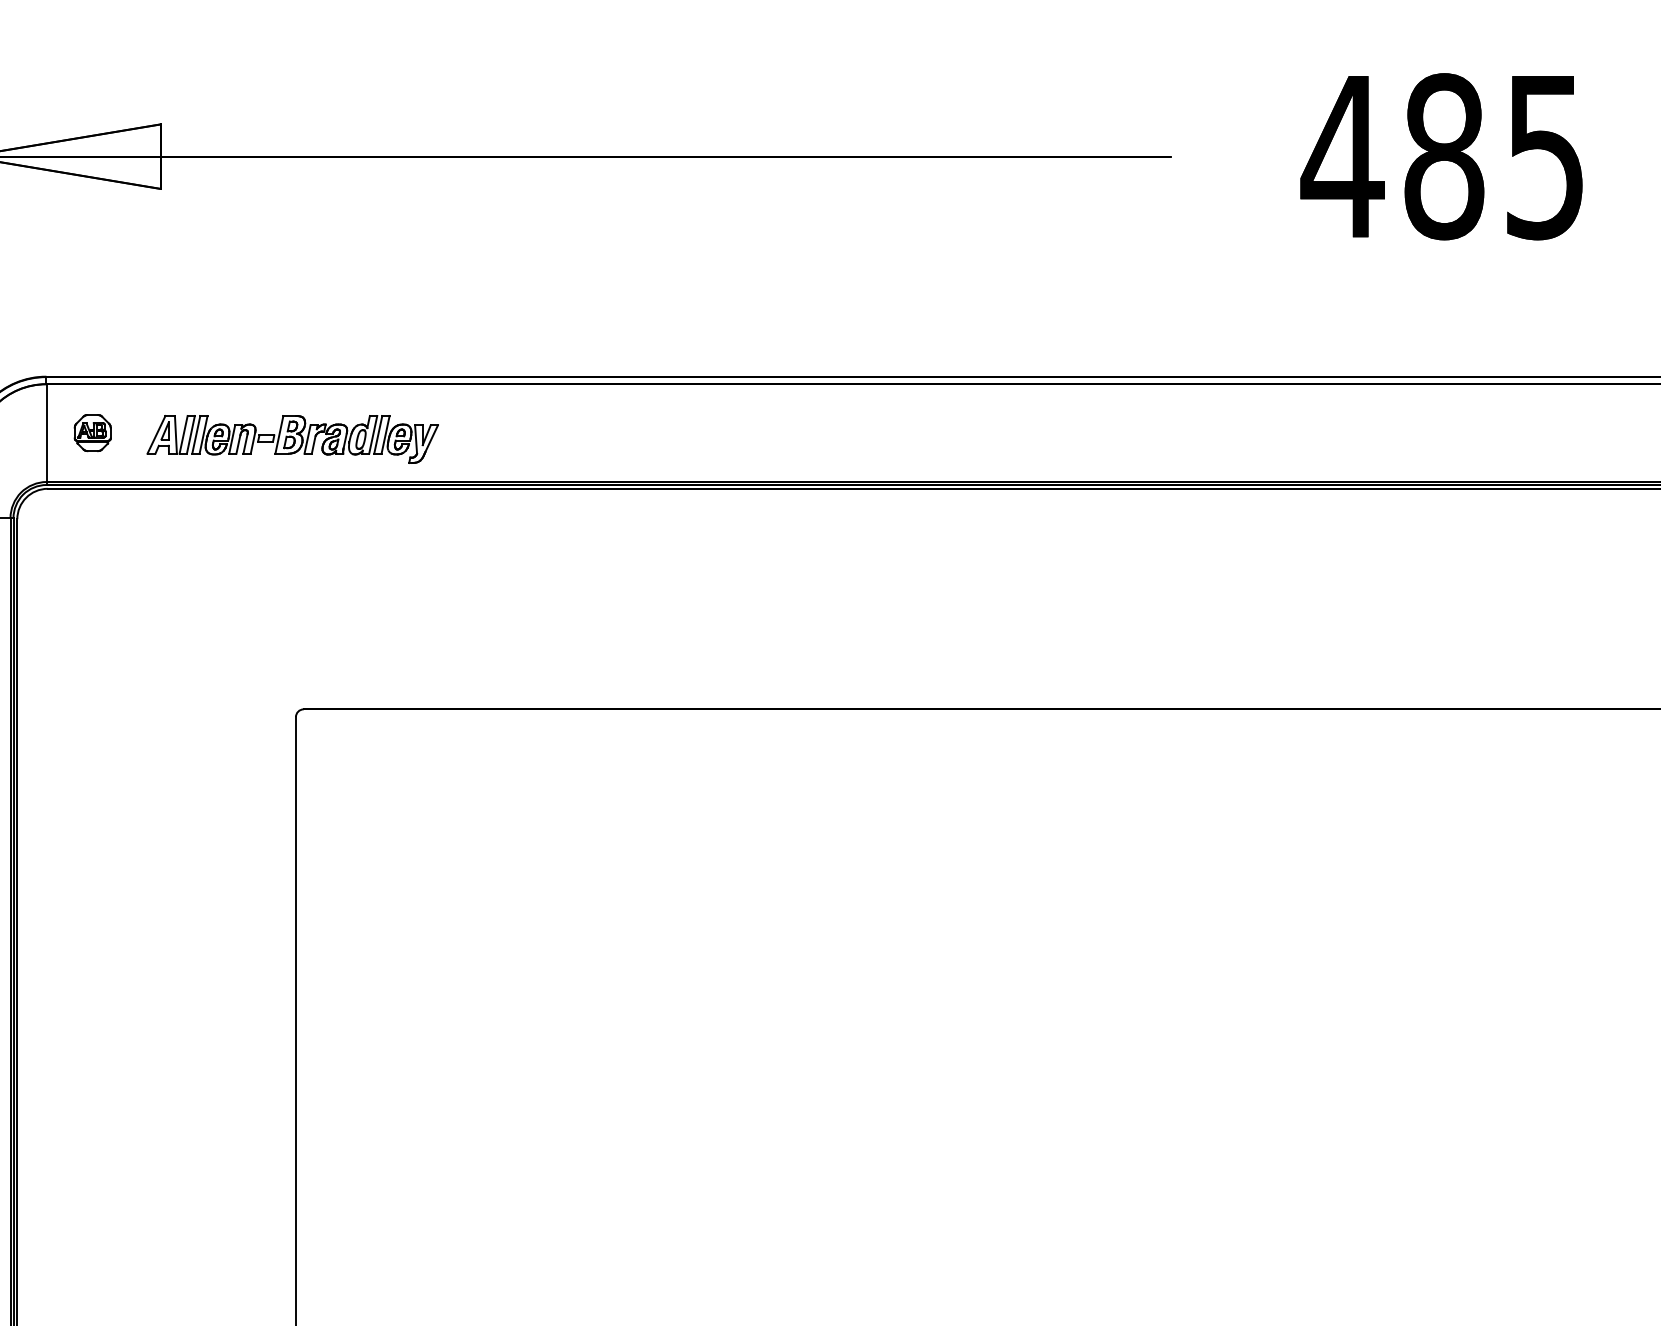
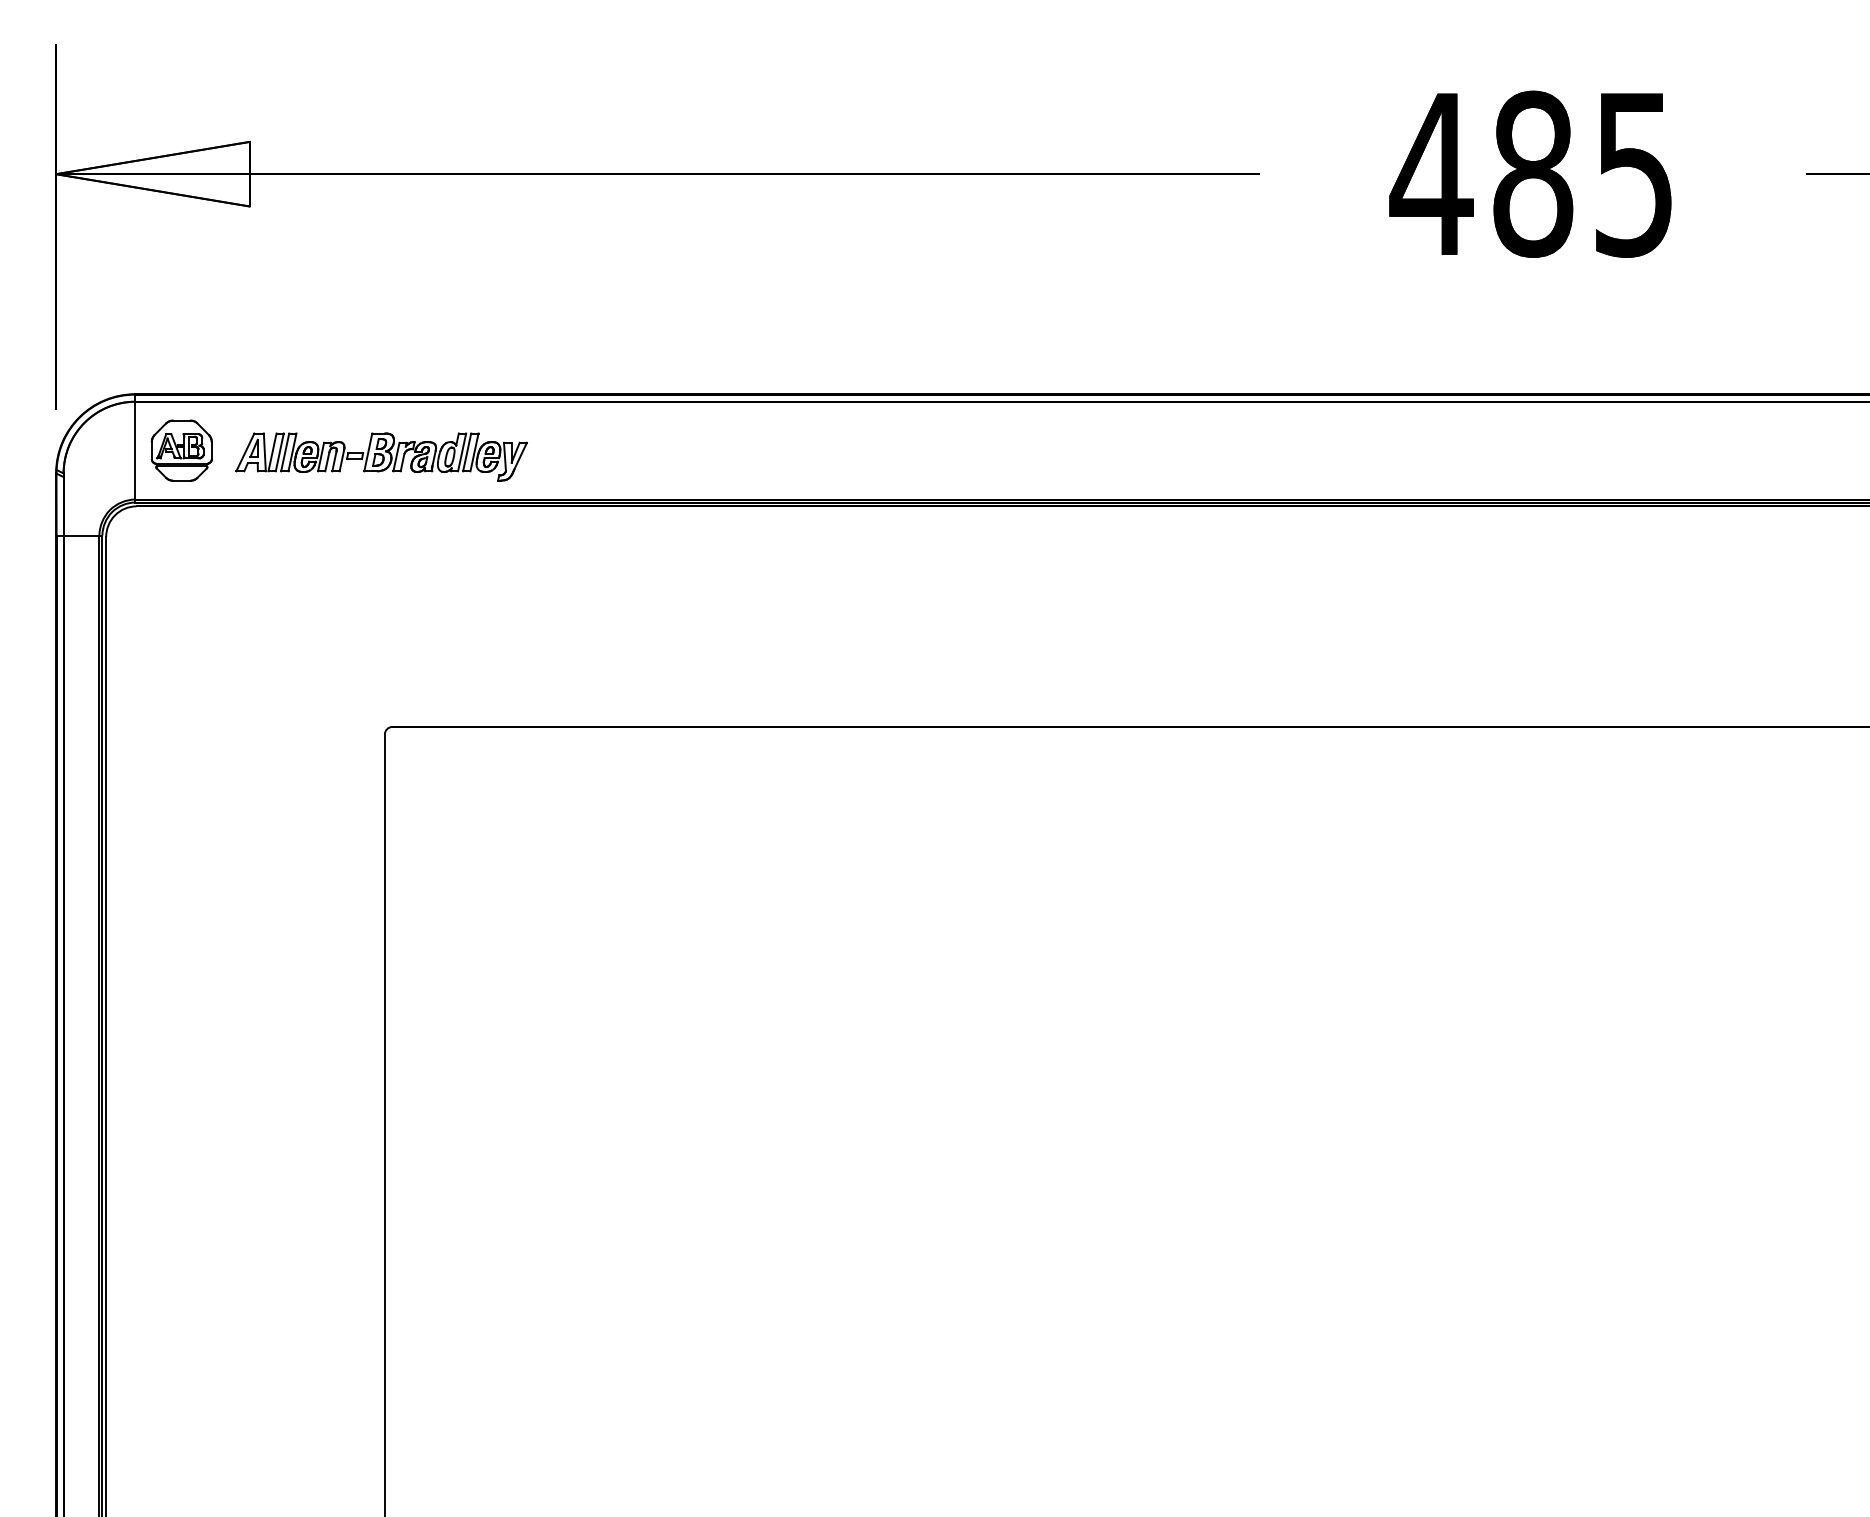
part: (92, 432) -> (181, 450), size x1.67

